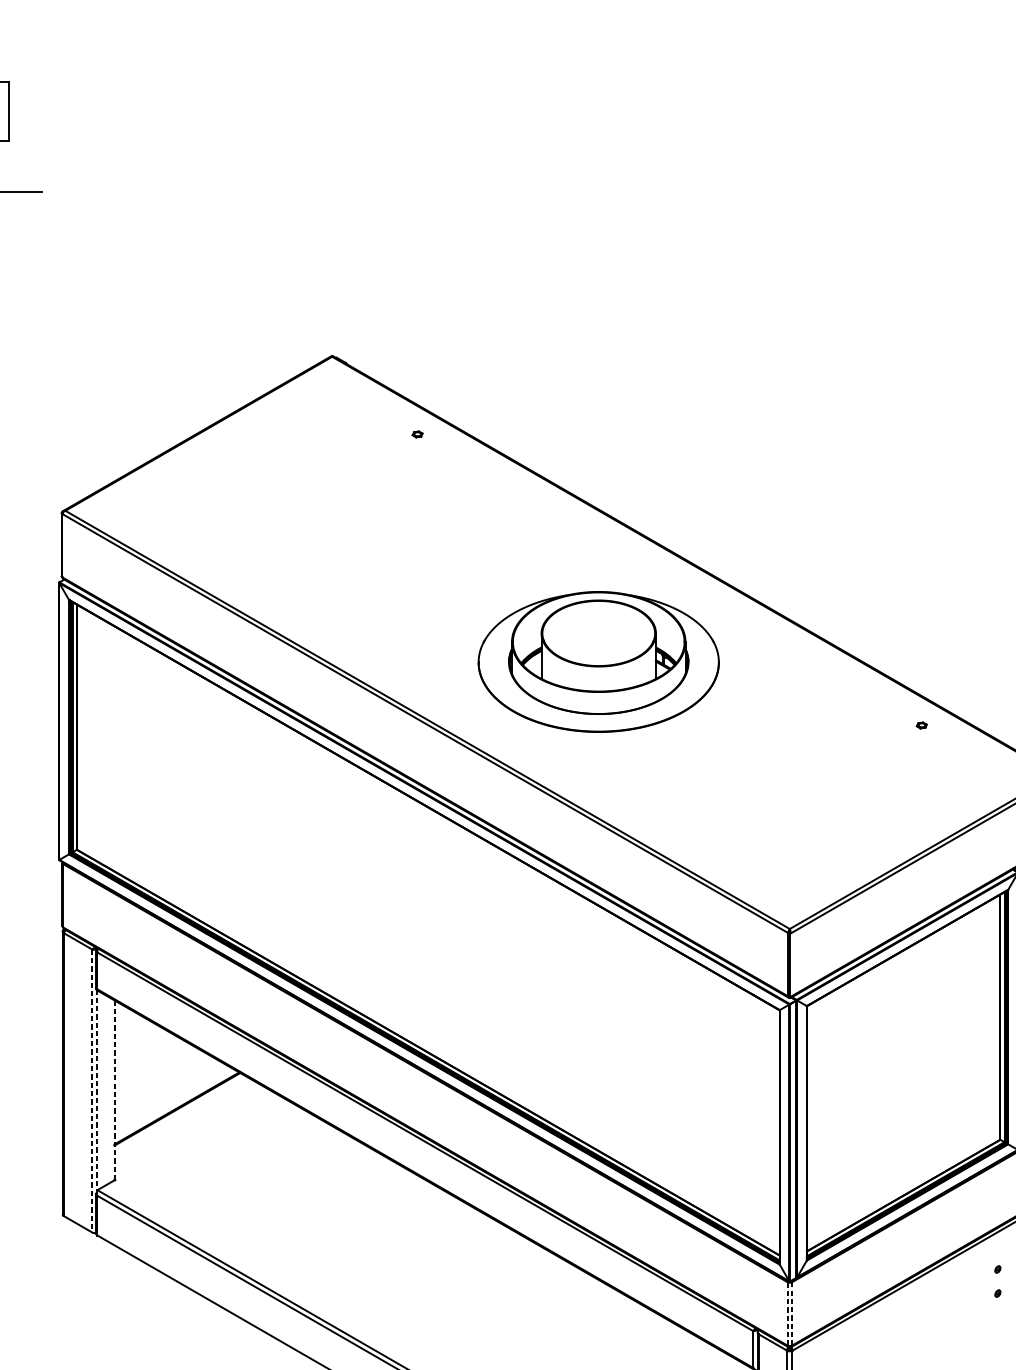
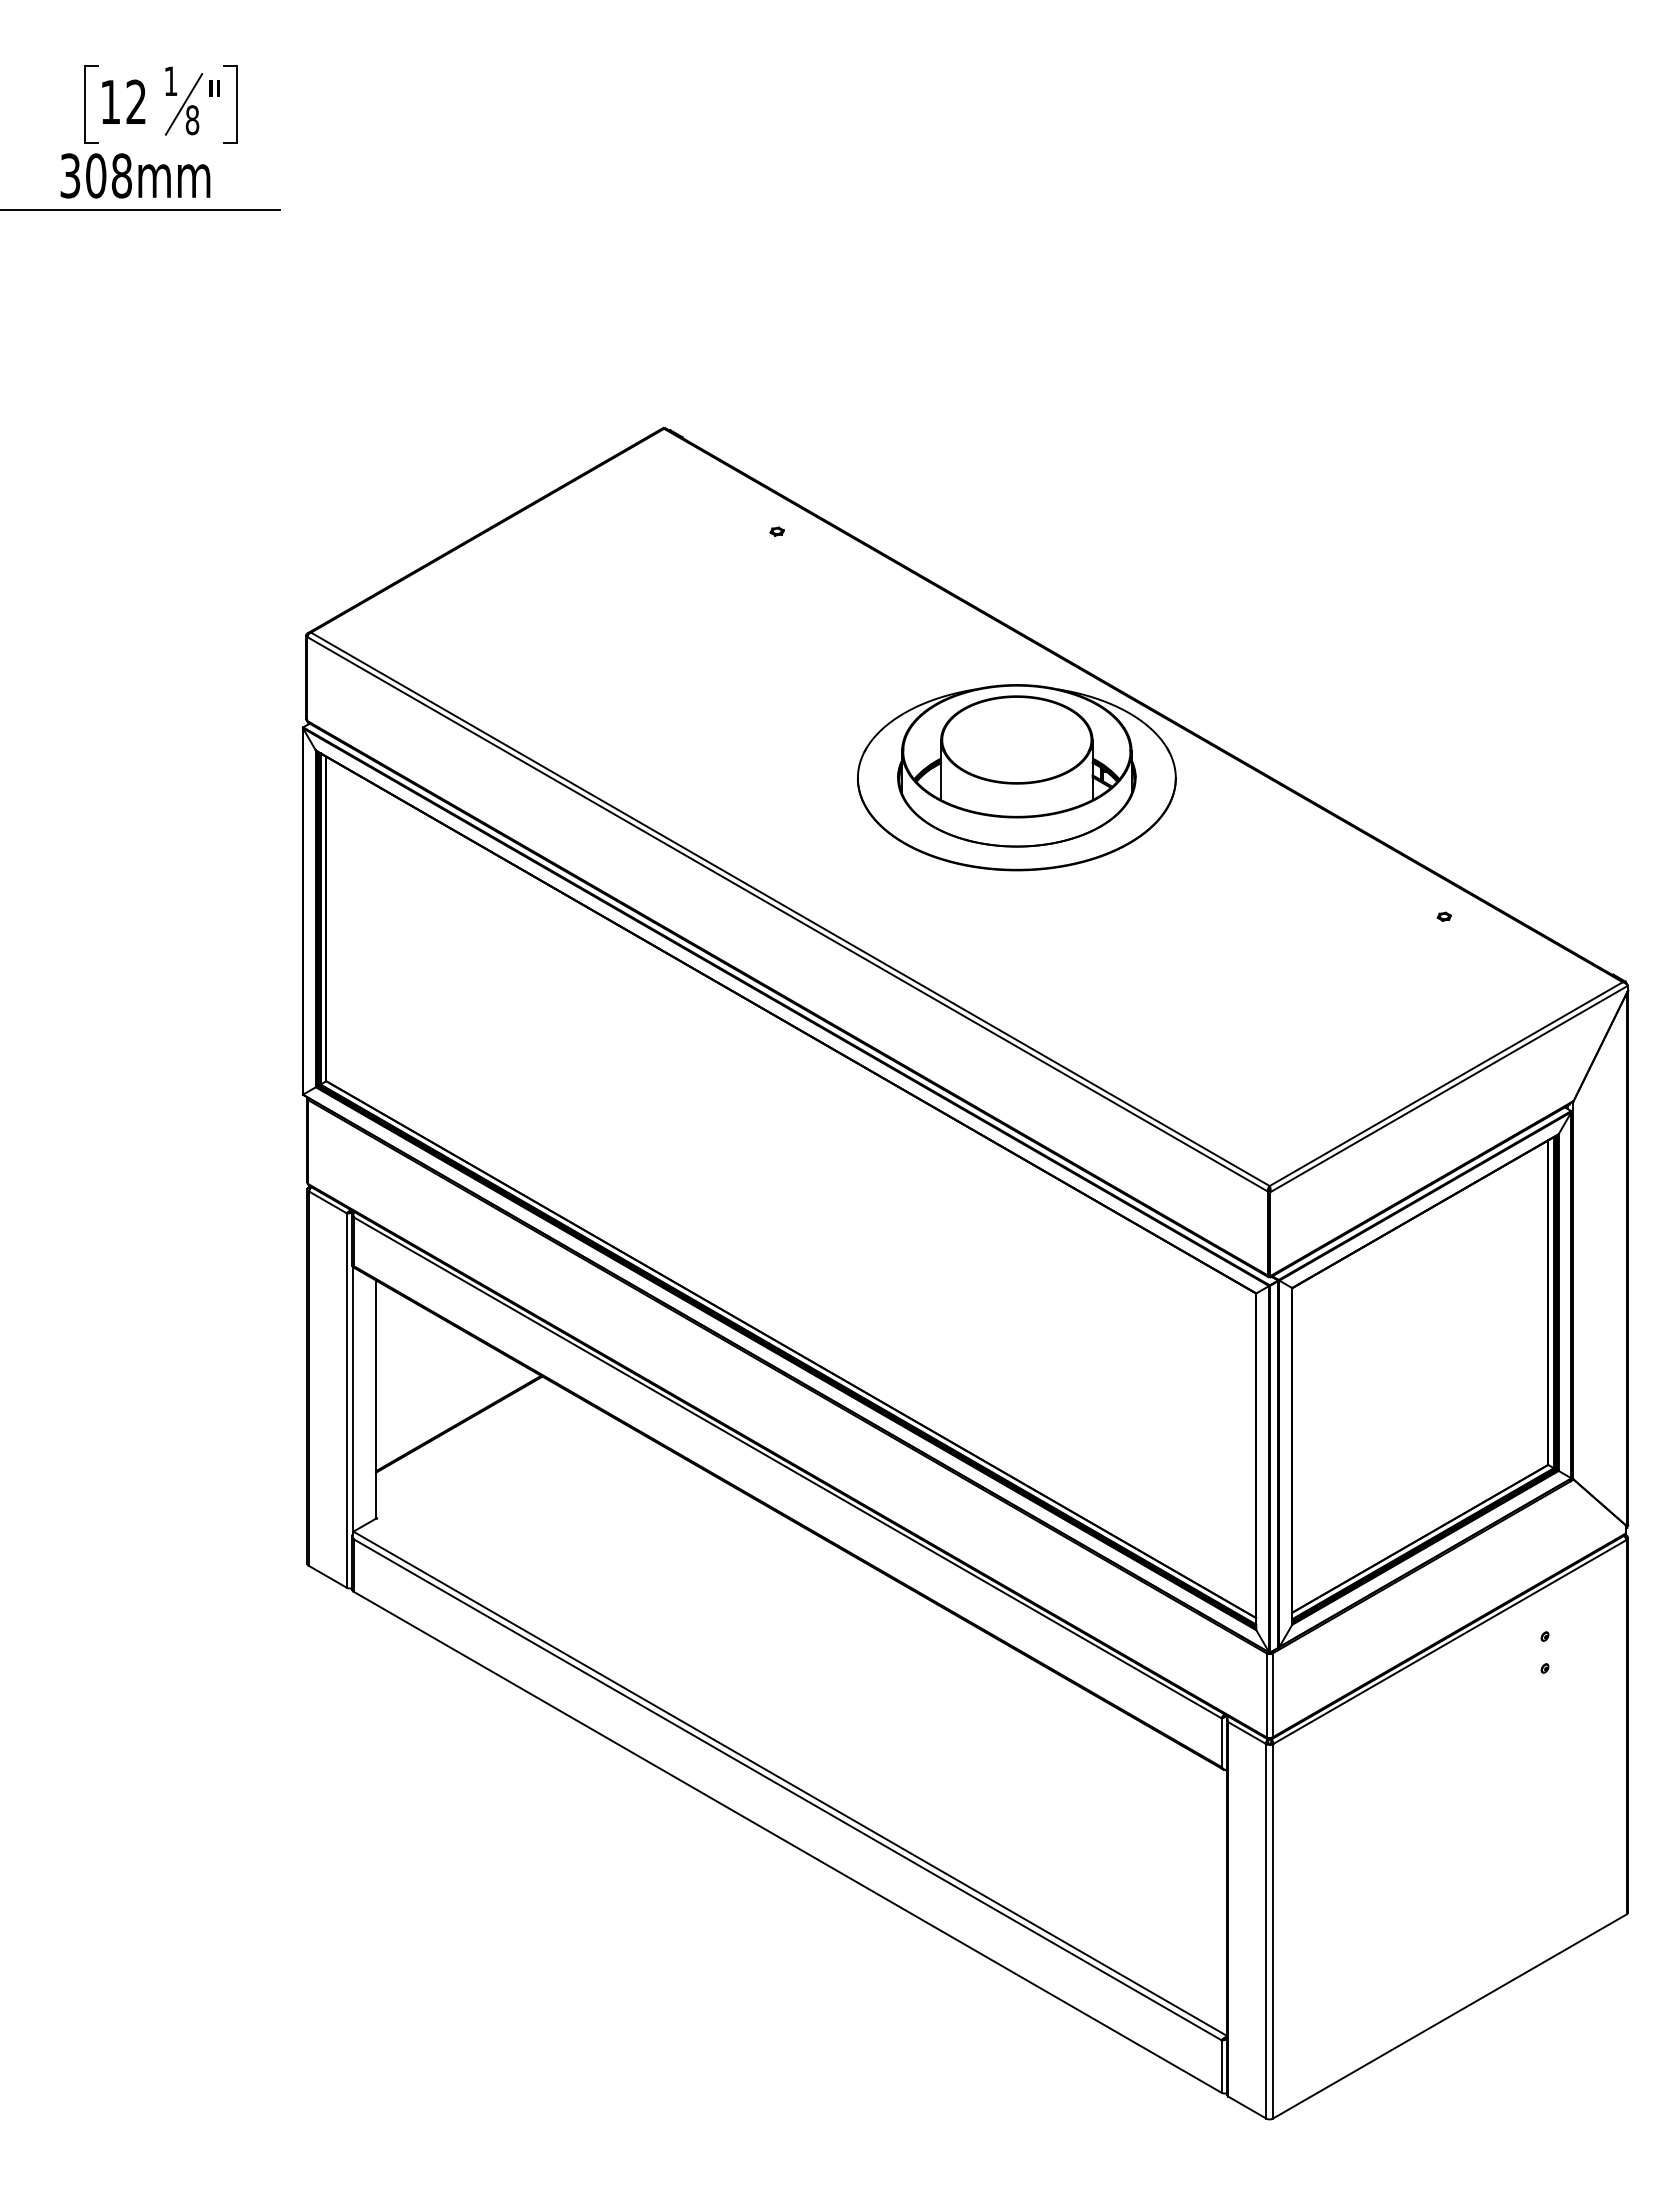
part: (598, 661) -> (1016, 777), moved
line: (97, 1090) -> (353, 1399), dashed -> solid
line: (92, 1091) -> (346, 1401), dashed -> solid
line: (114, 1091) -> (376, 1400), dashed -> solid
line: (787, 1314) -> (1266, 1695), dashed -> solid
line: (791, 1314) -> (1272, 1695), dashed -> solid

